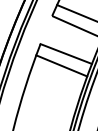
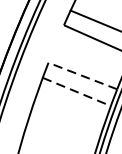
line: (66, 54) -> (83, 76), solid -> dashed
line: (61, 65) -> (76, 91), solid -> dashed

